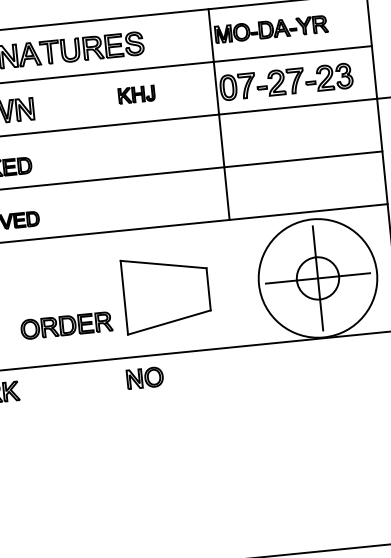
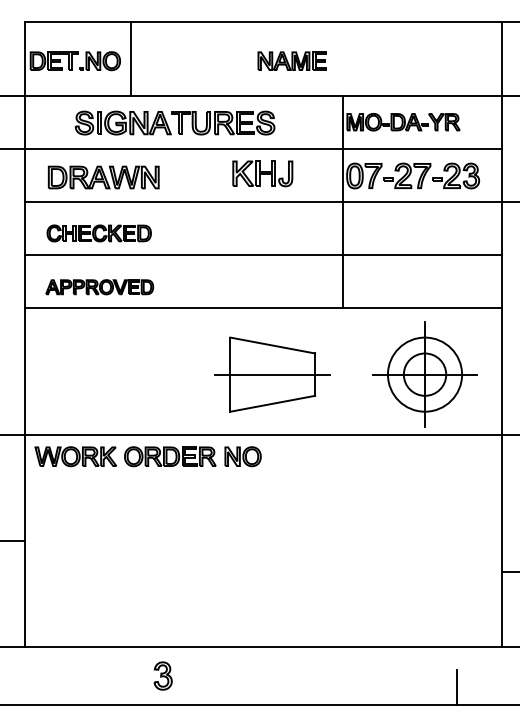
part: (136, 94) -> (262, 173), size x1.67
circle: (317, 278) -> (424, 374), size x0.62
line: (166, 293) -> (272, 374), added
part: (66, 325) -> (170, 456), moved

